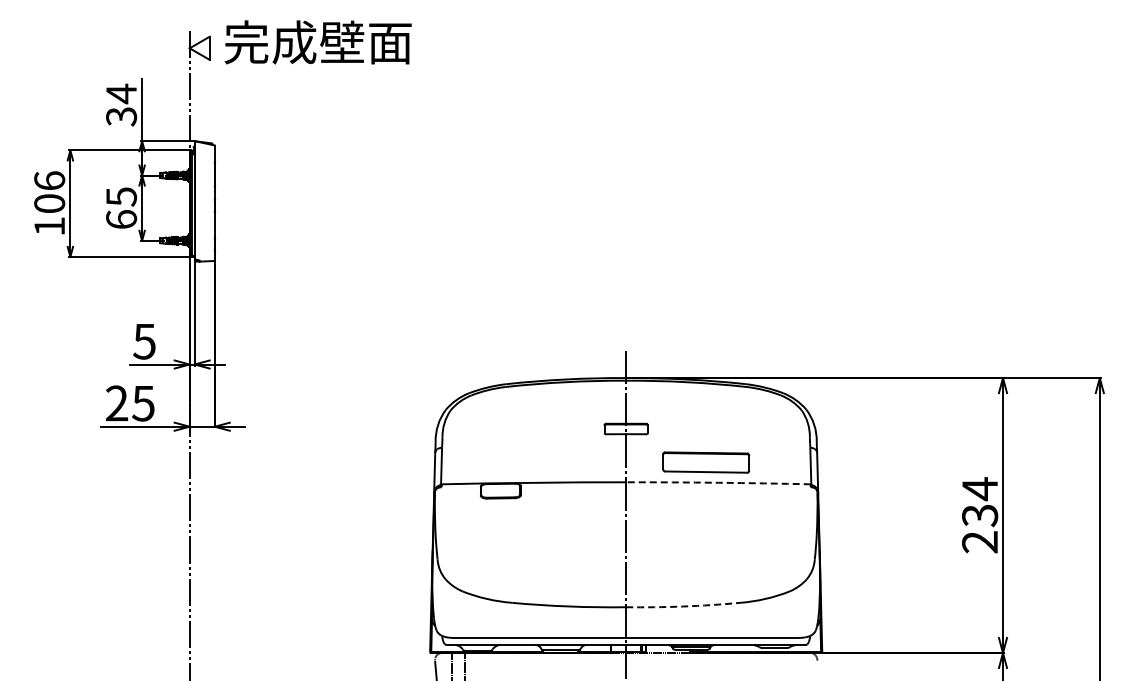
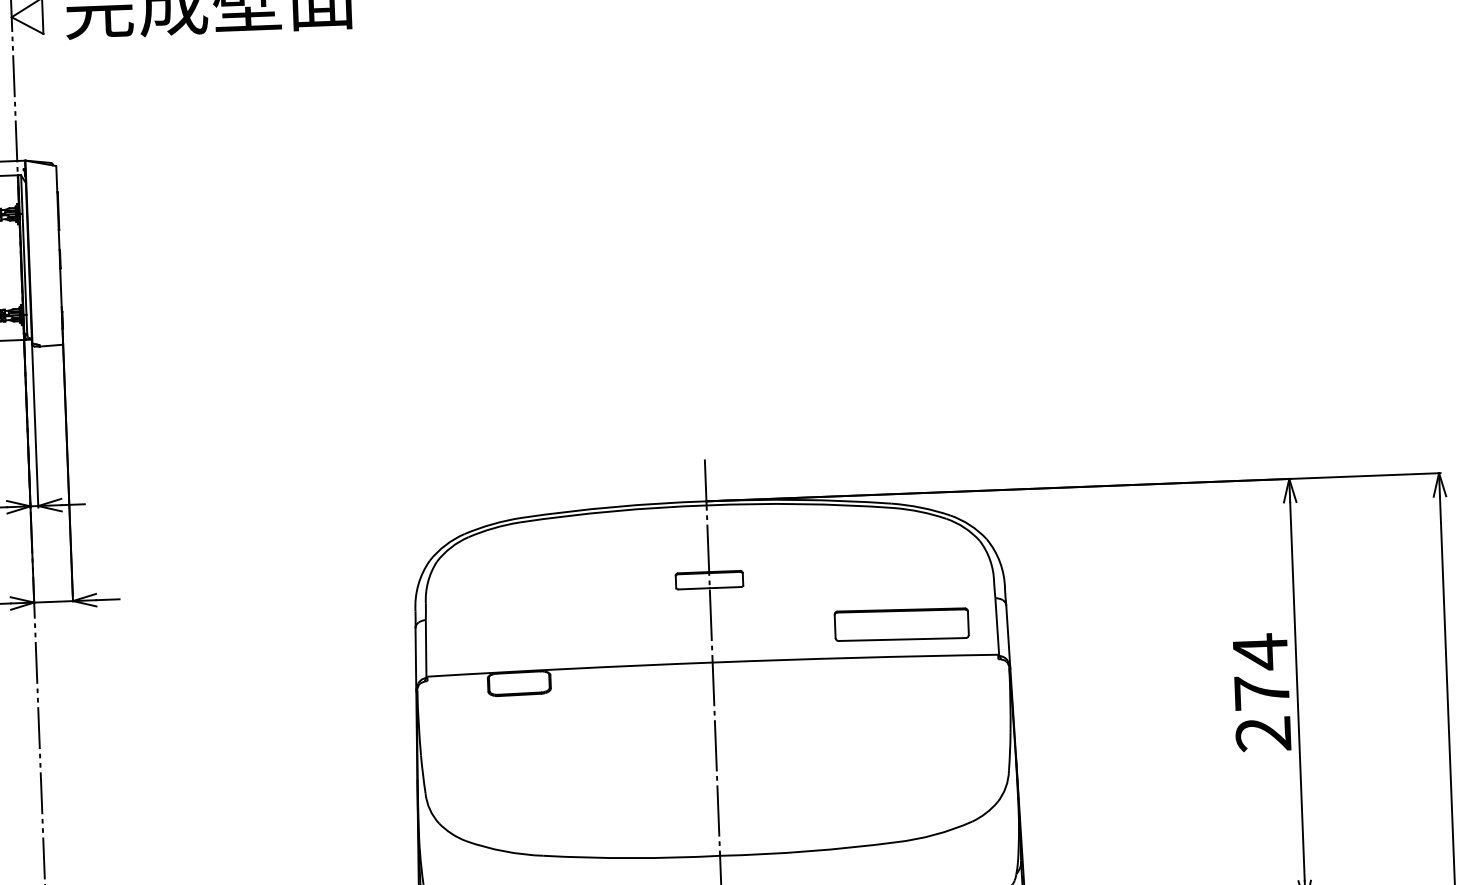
part: (706, 462) -> (902, 624), moved
arc: (718, 482) -> (855, 657), dashed -> solid
text: (980, 515) -> (1262, 692), 234 -> 274
arc: (683, 606) -> (808, 851), dashed -> solid

